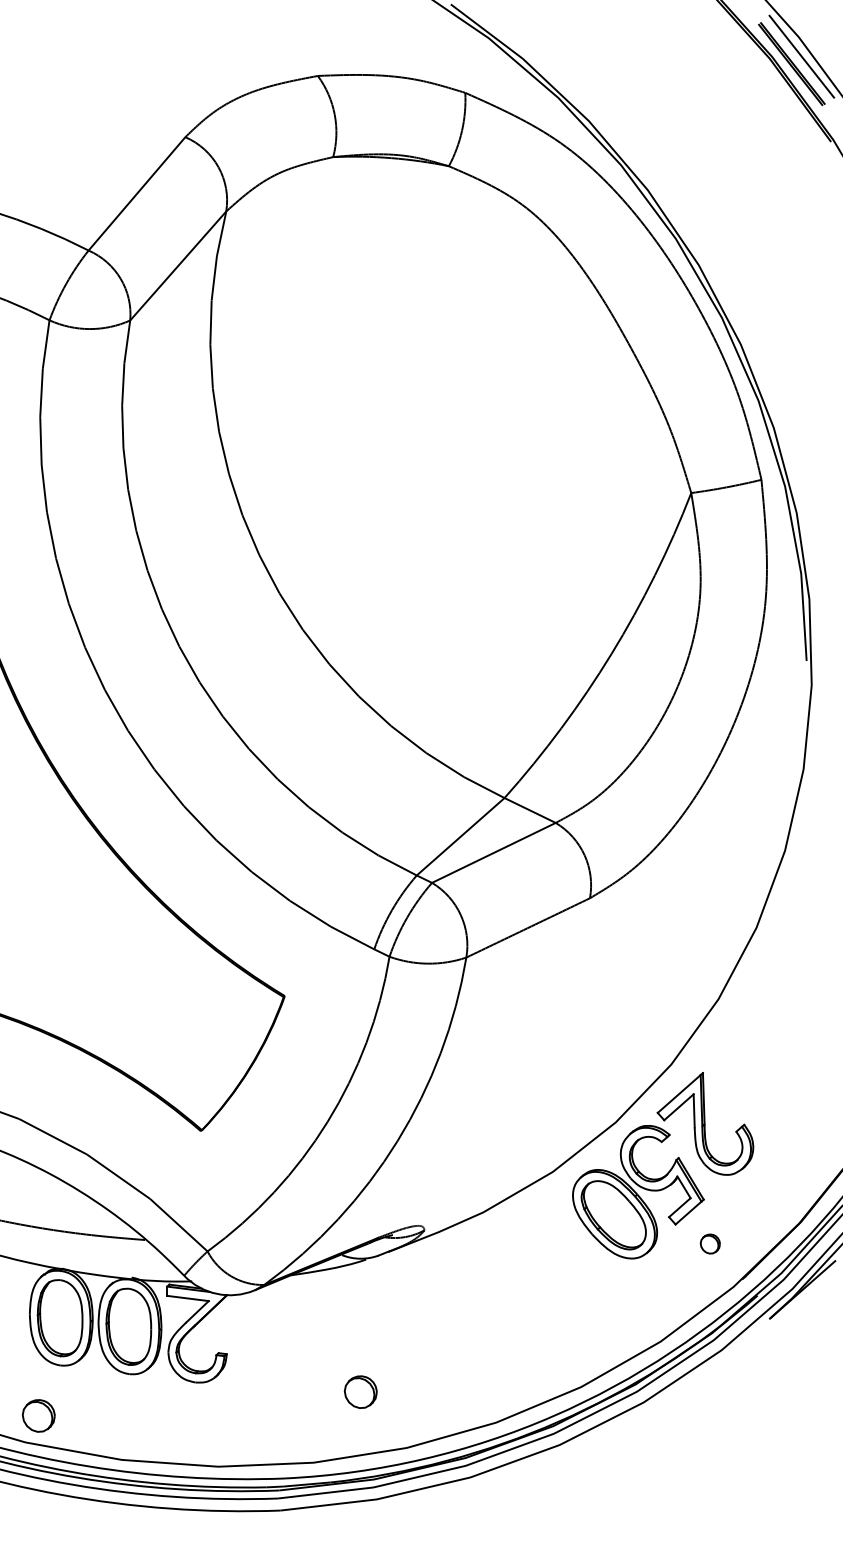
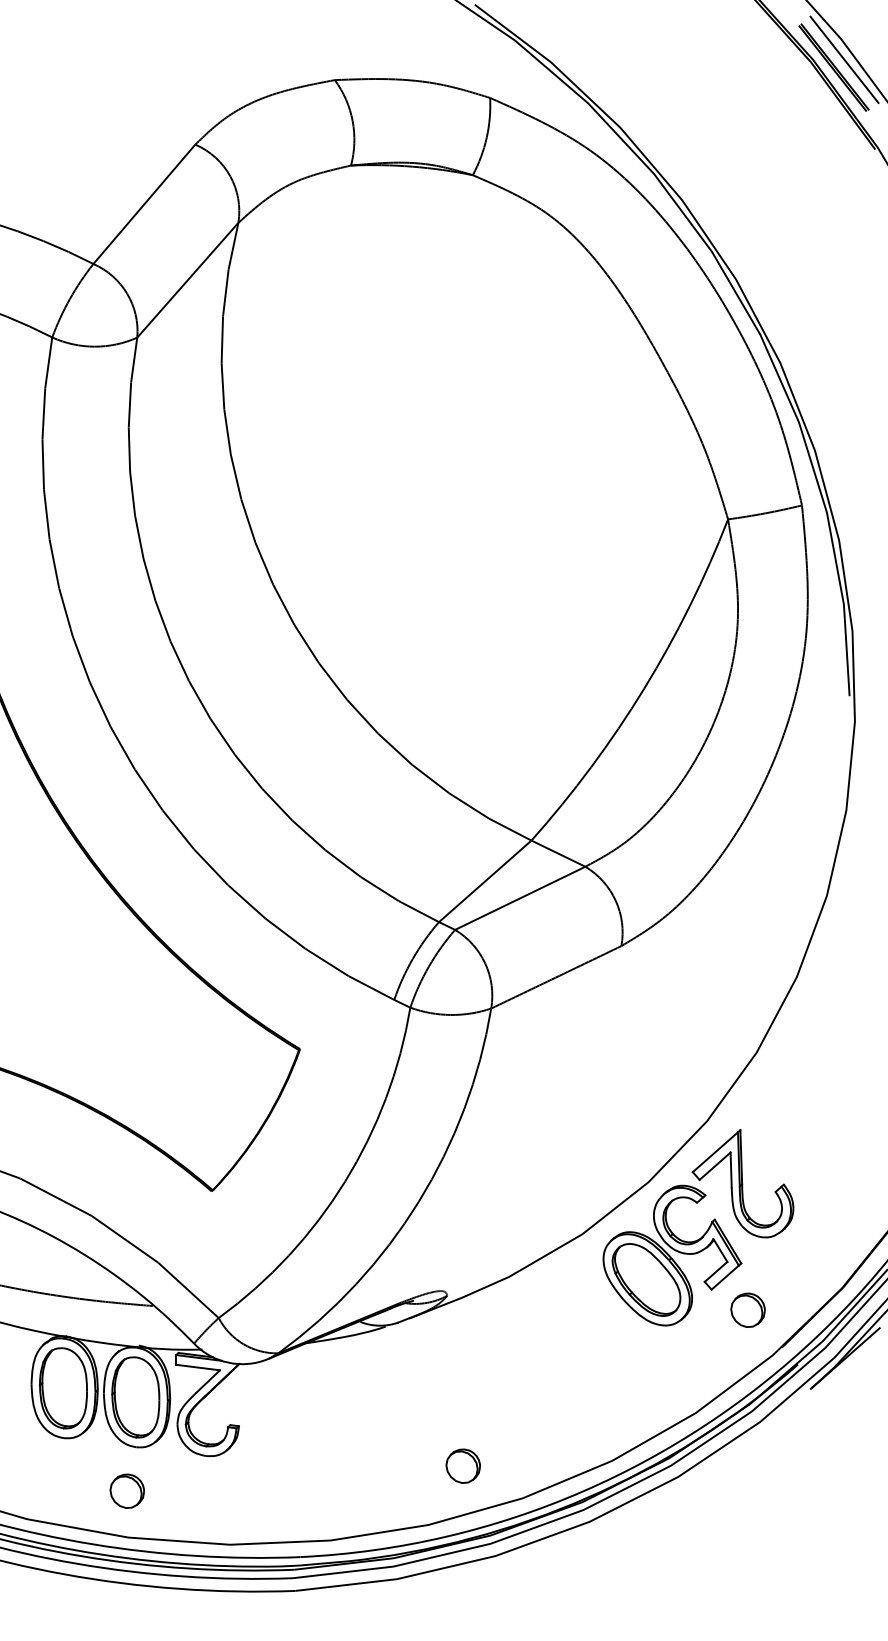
part: (710, 1243) -> (748, 1309), size x1.67
part: (360, 1391) -> (462, 1465), moved
part: (38, 1415) -> (127, 1490), moved

